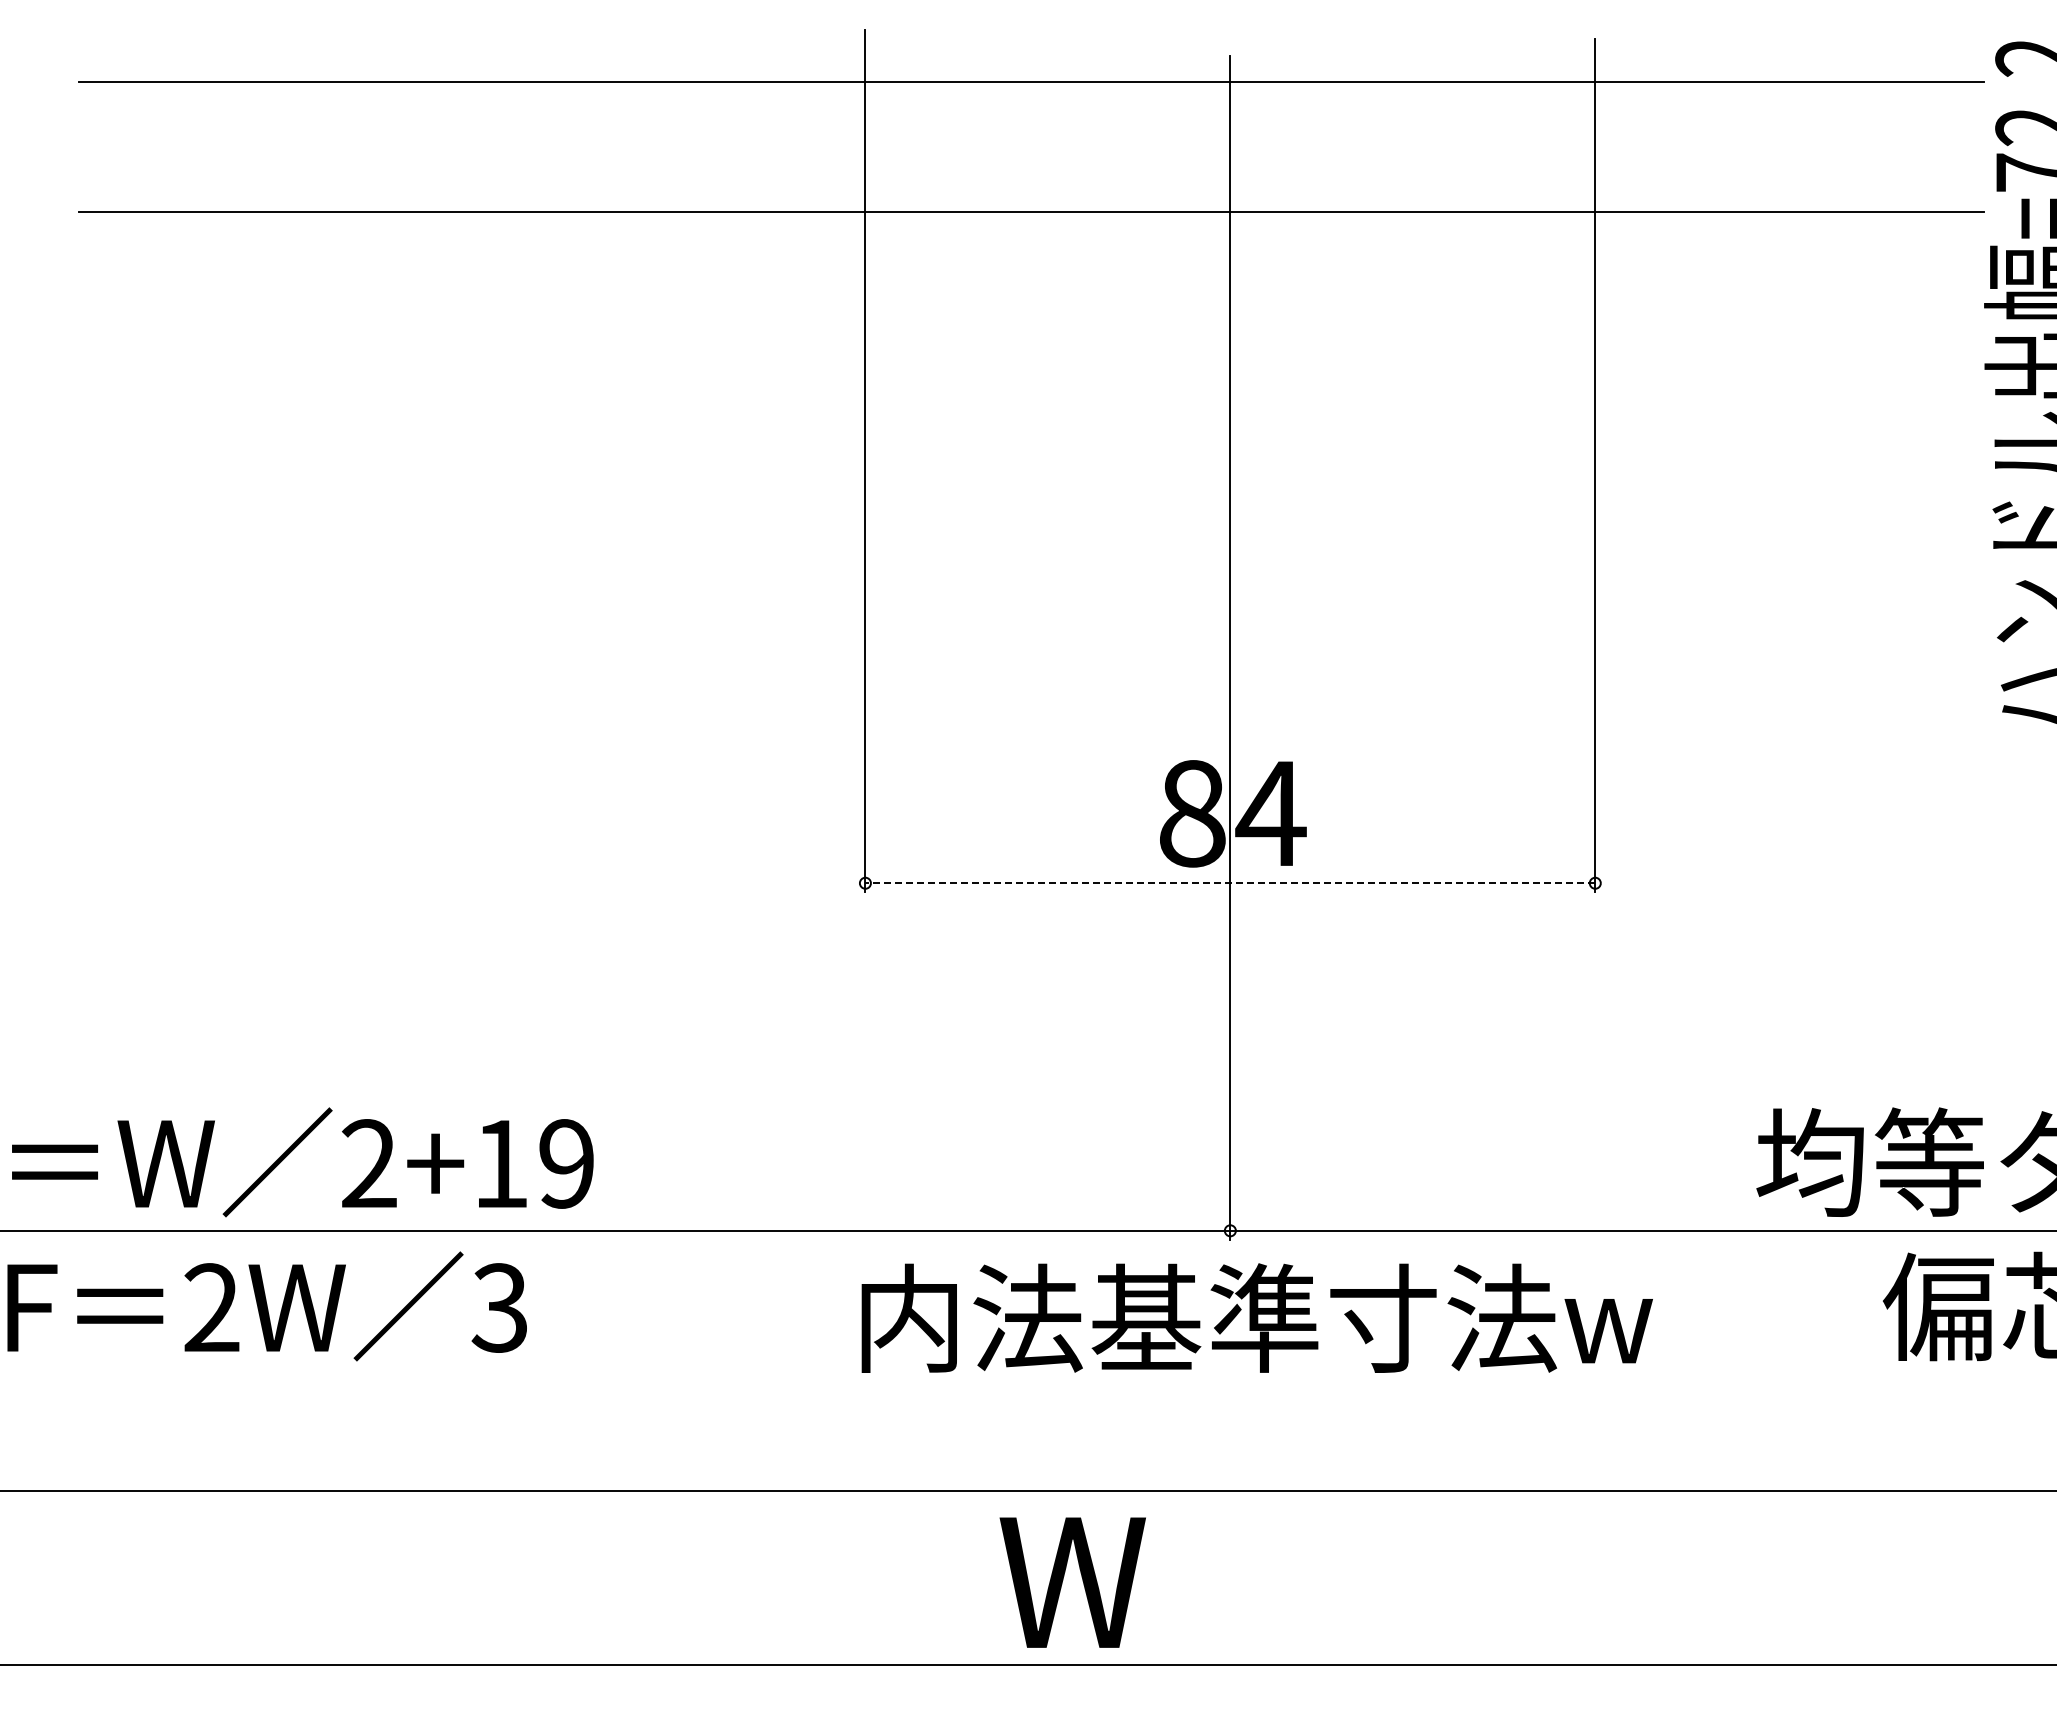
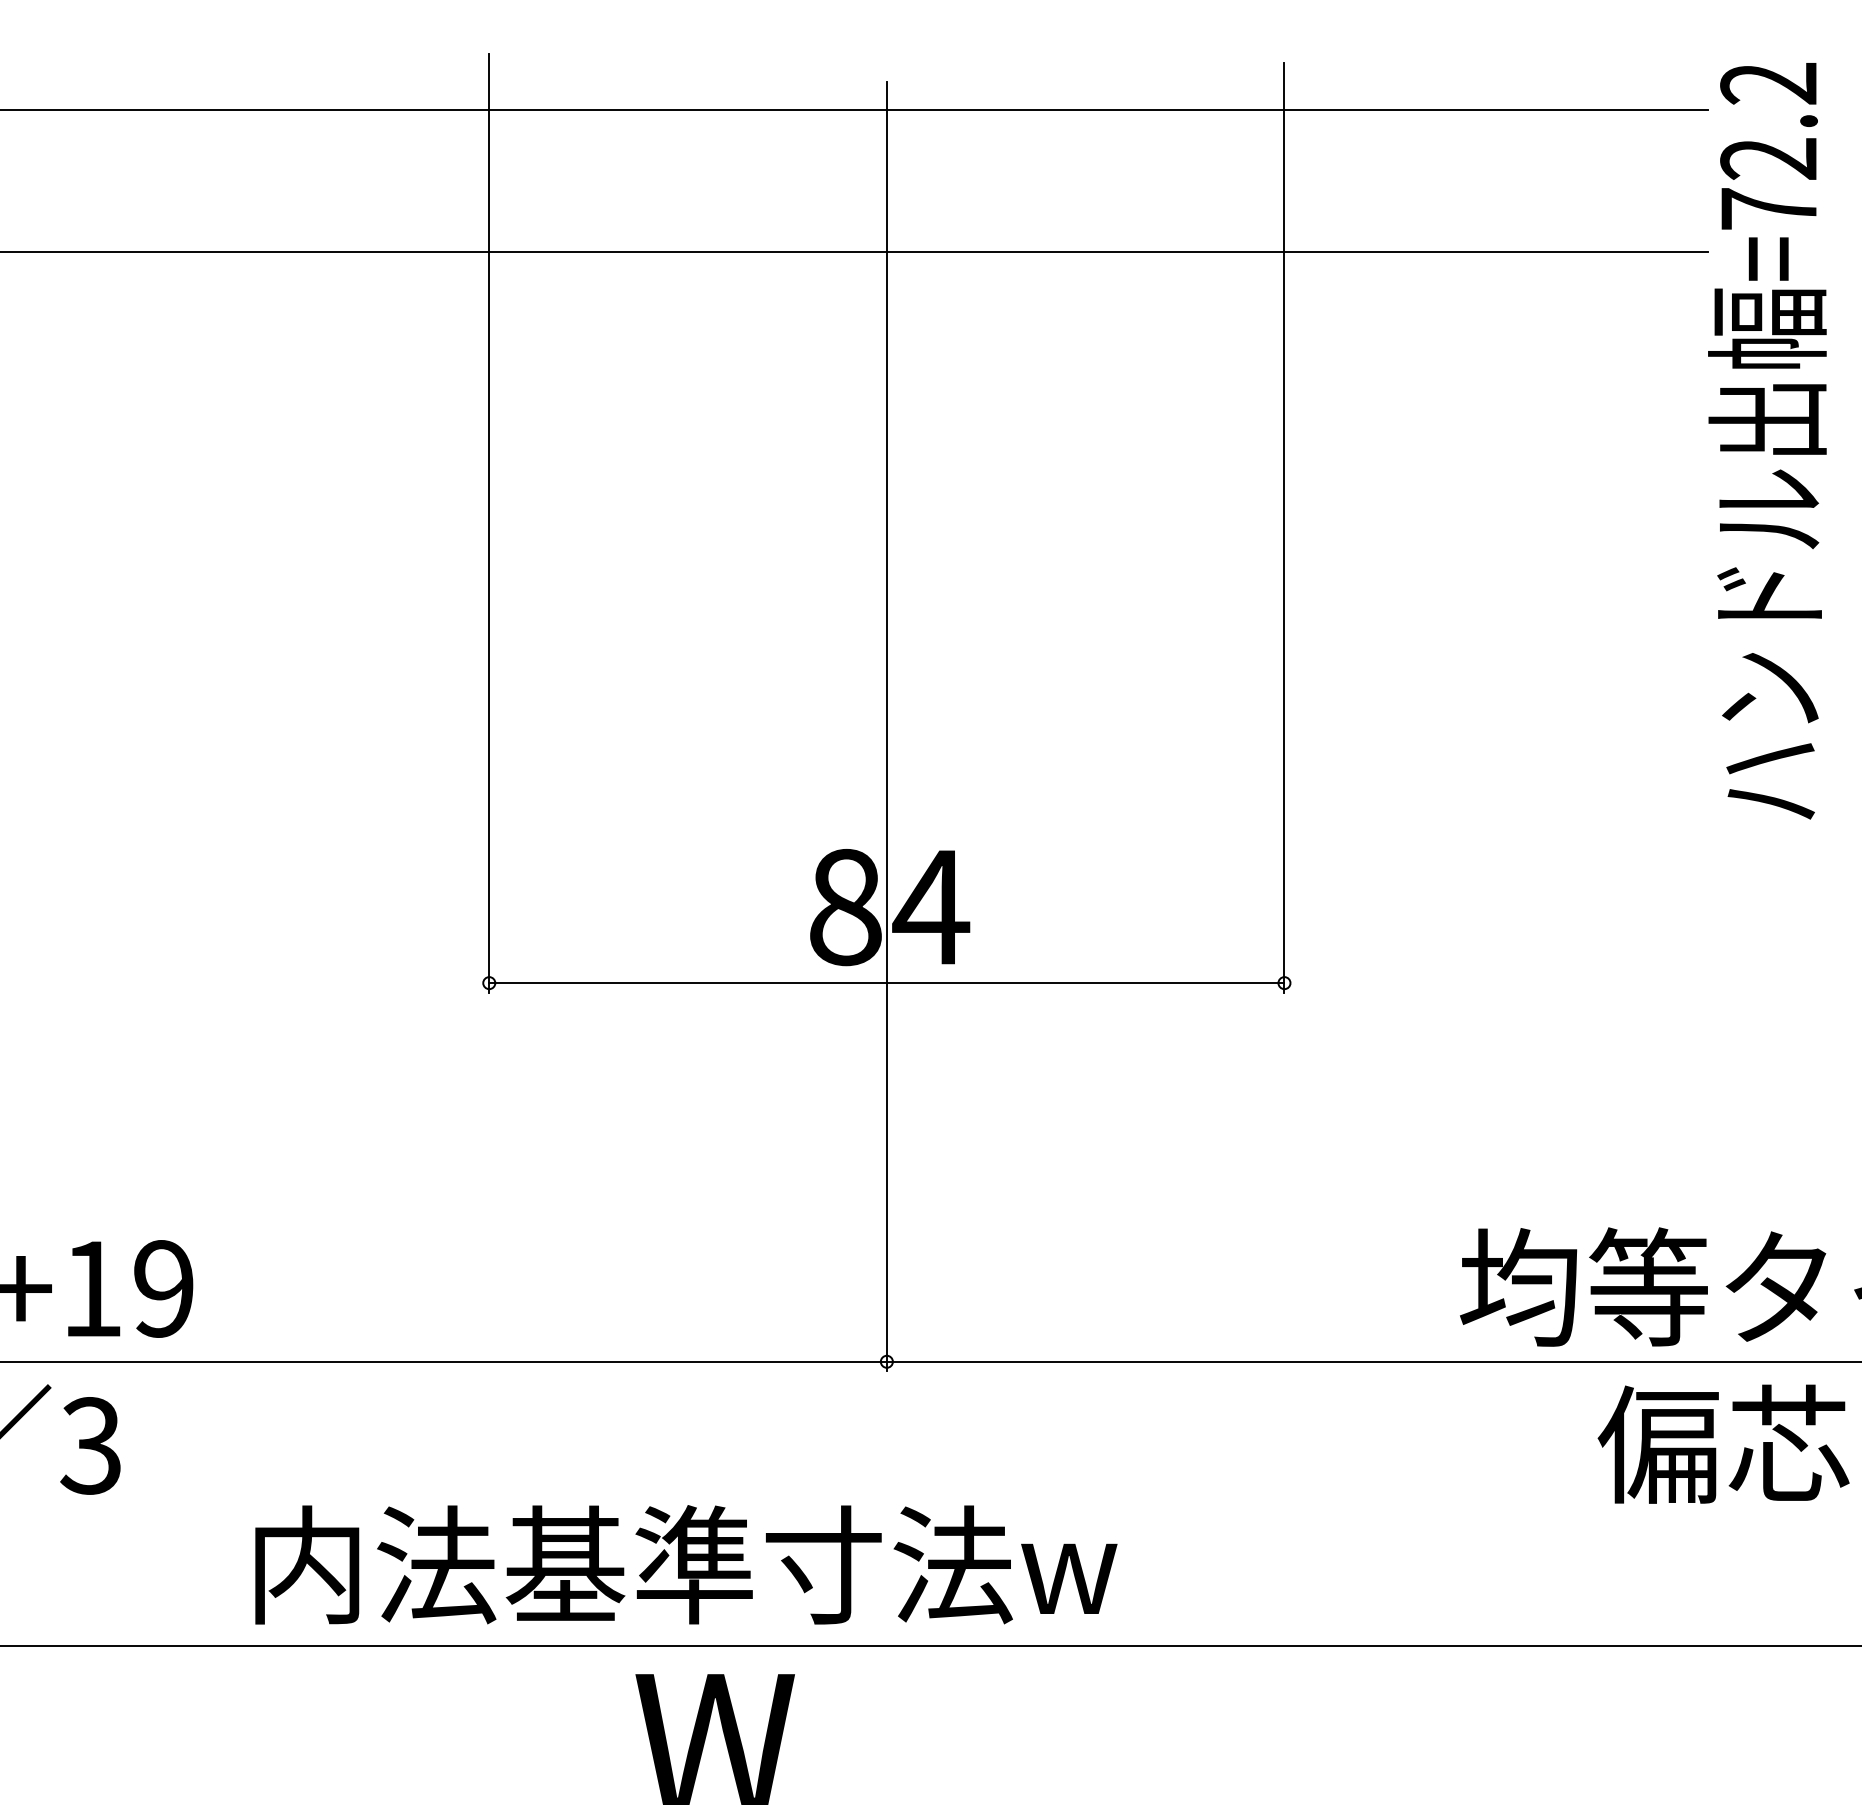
line: (1230, 883) -> (887, 983), dashed -> solid
text: (1256, 1317) -> (685, 1564), moved

